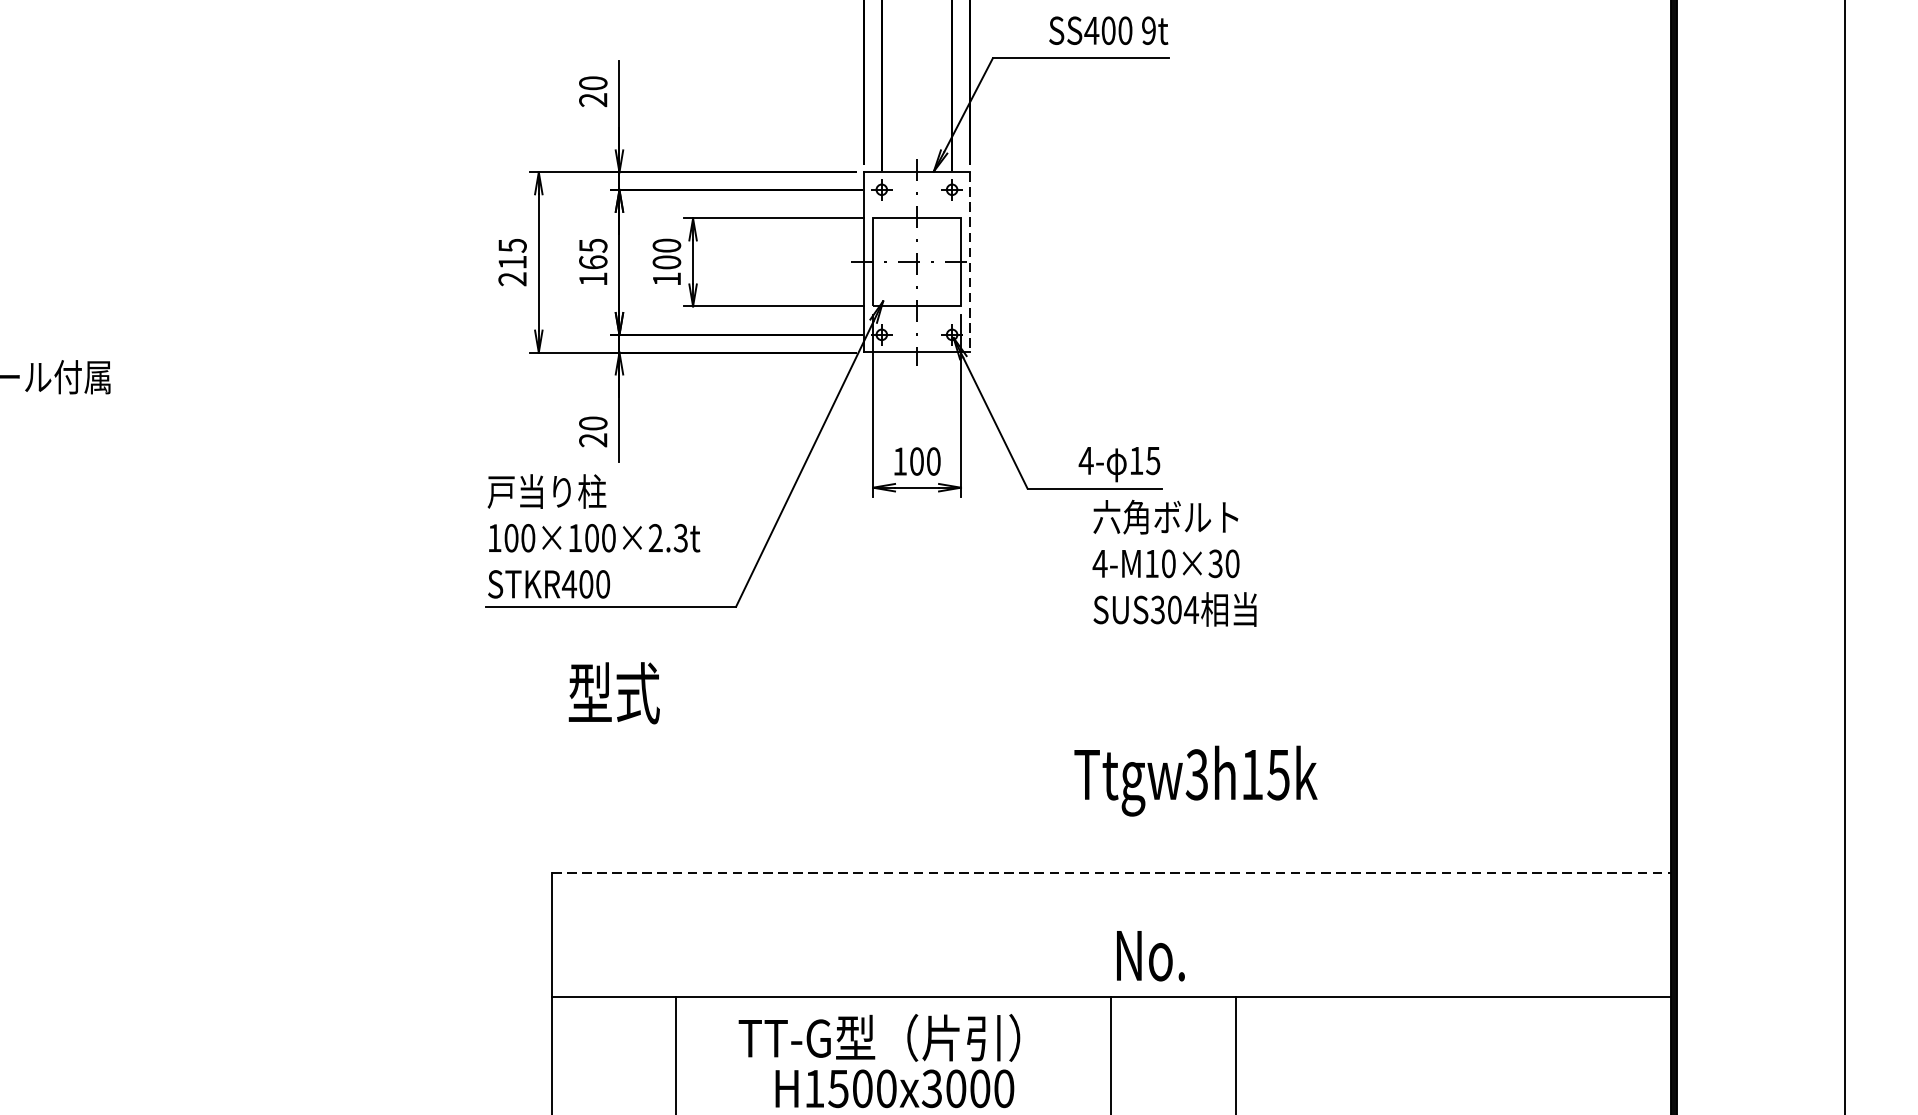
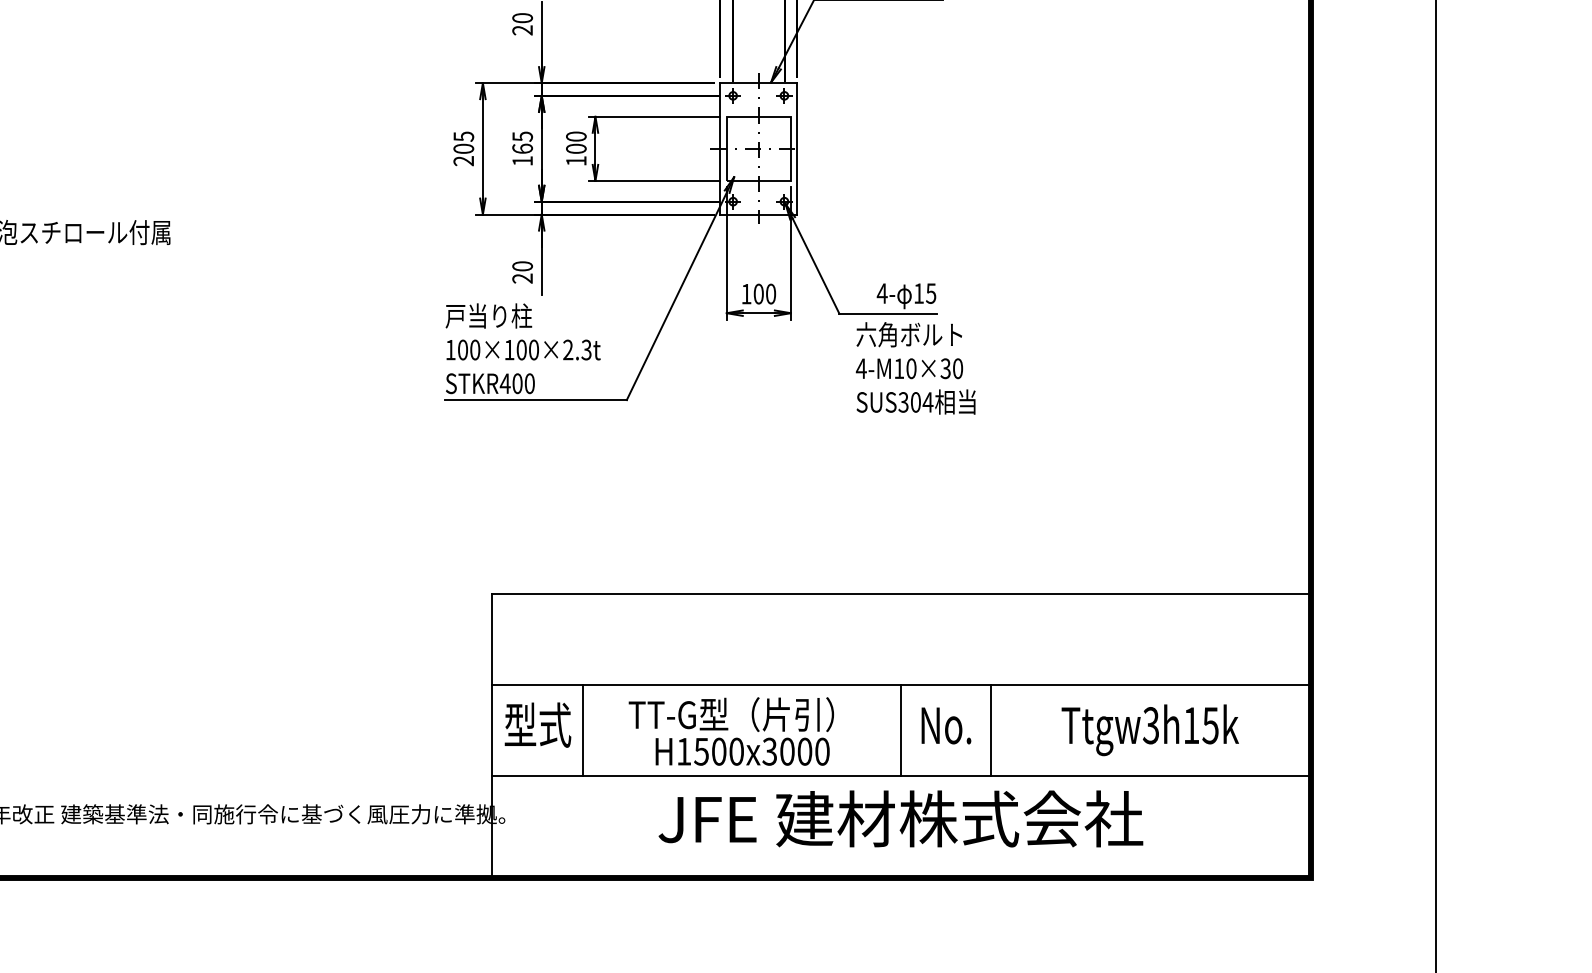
text: (512, 261) -> (463, 148), 215 -> 205
line: (970, 261) -> (797, 148), dashed -> solid
text: (1174, 563) -> (915, 368), moved
text: (613, 692) -> (537, 724), moved
text: (1194, 781) -> (1149, 730), moved
line: (1112, 873) -> (901, 594), dashed -> solid
text: (1150, 955) -> (946, 725), moved

